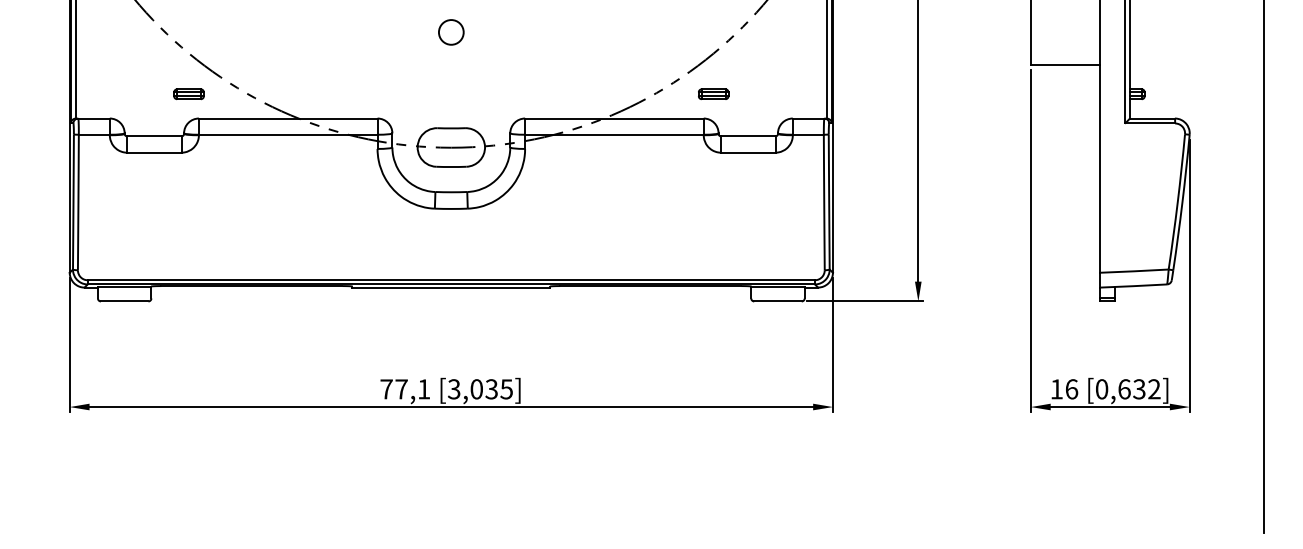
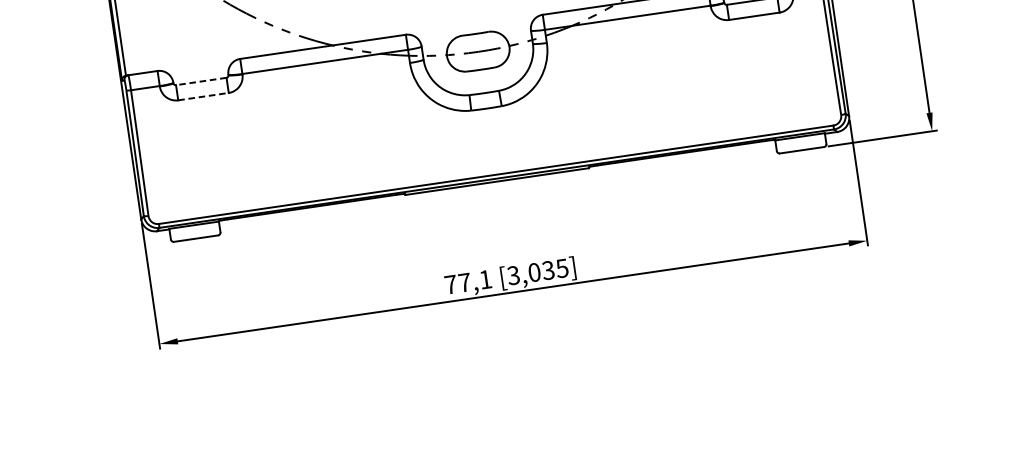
part: (188, 94) -> (227, 38), removed
line: (153, 136) -> (200, 81), solid -> dashed
line: (154, 152) -> (203, 96), solid -> dashed

